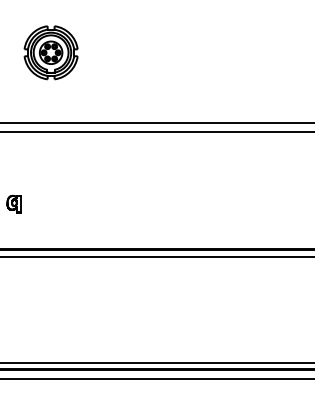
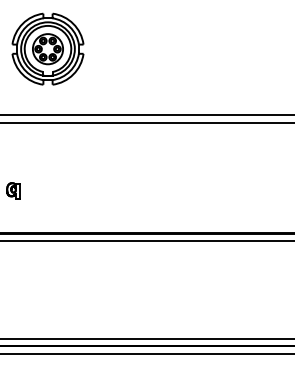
part: (50, 52) -> (47, 48), size x1.43

